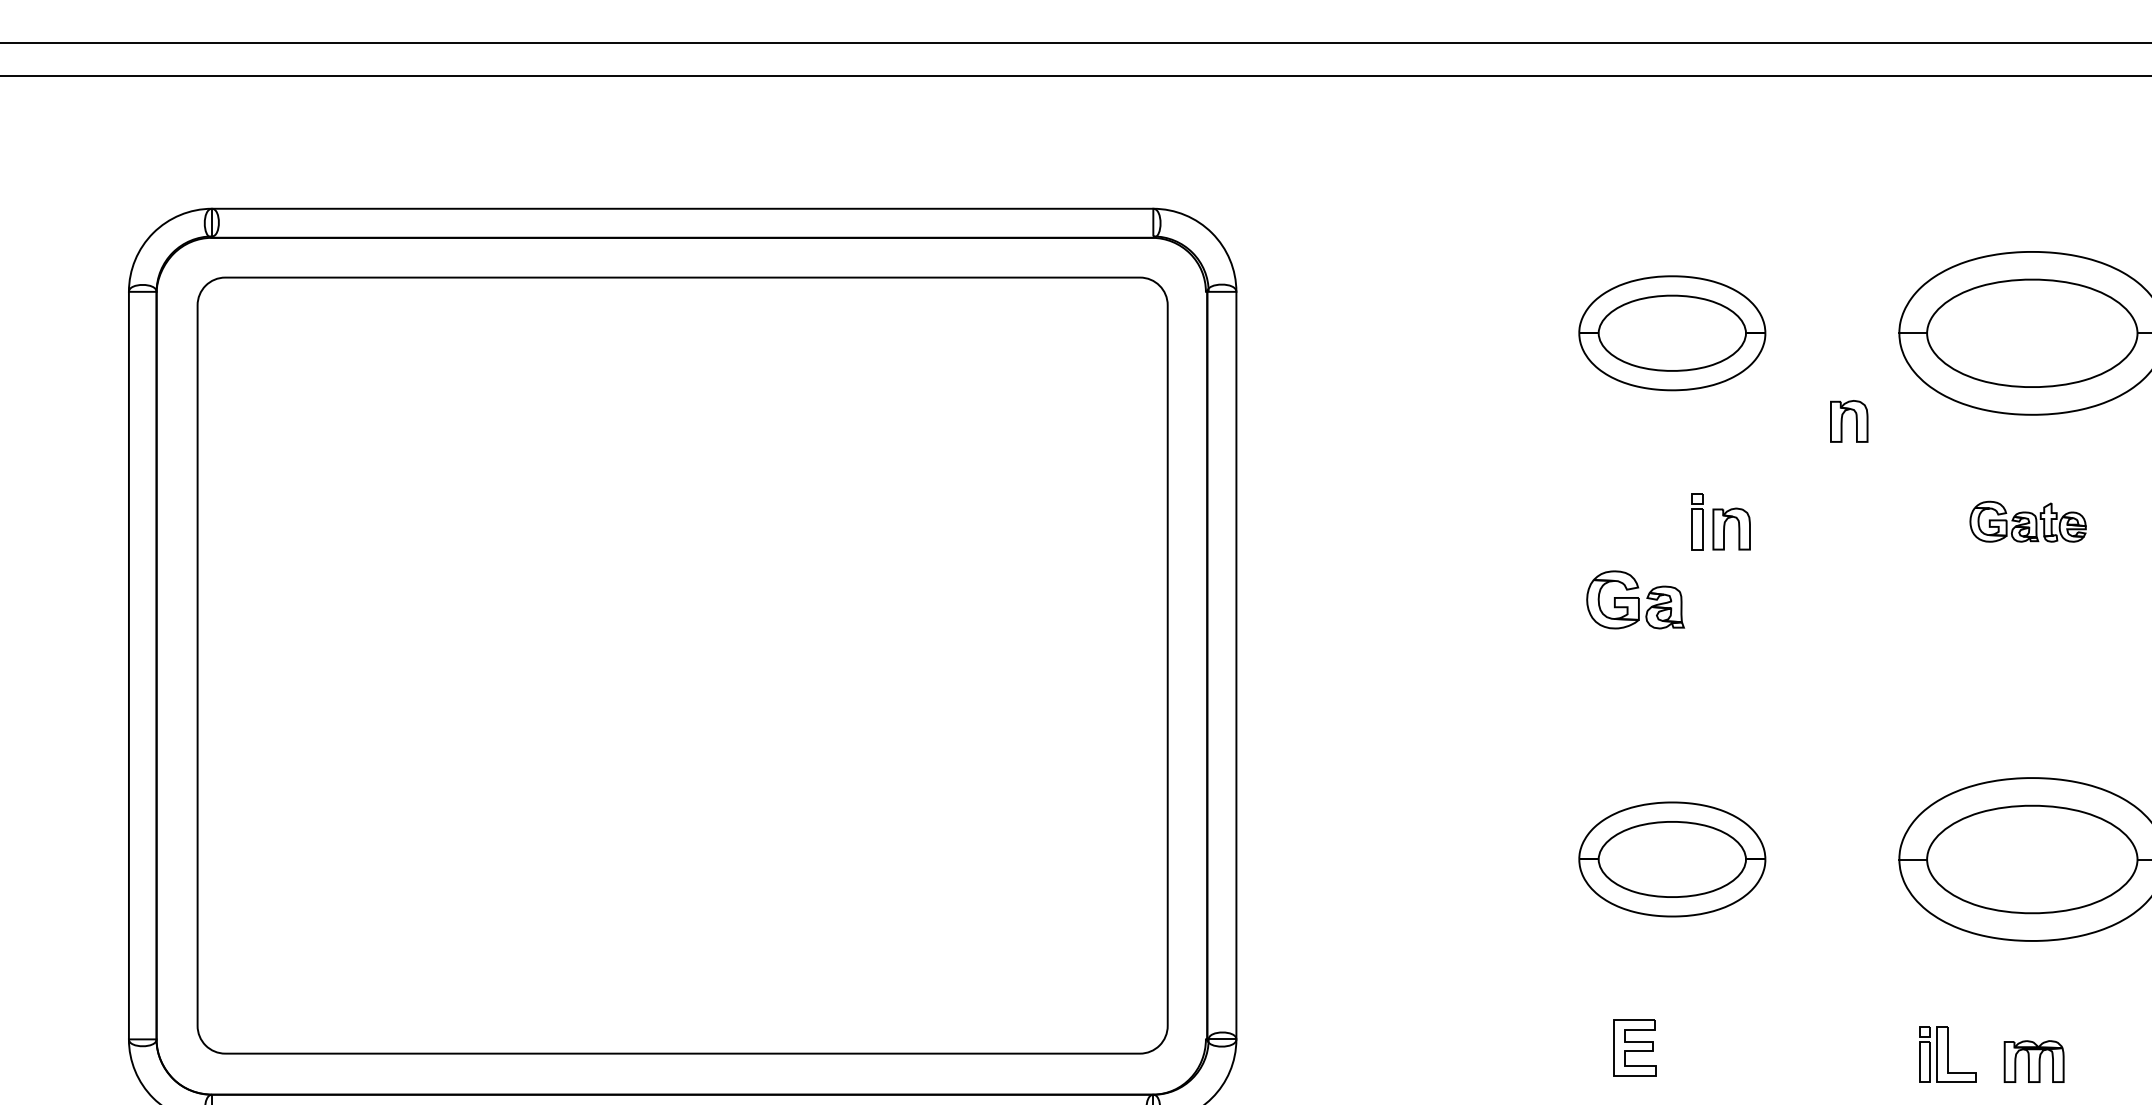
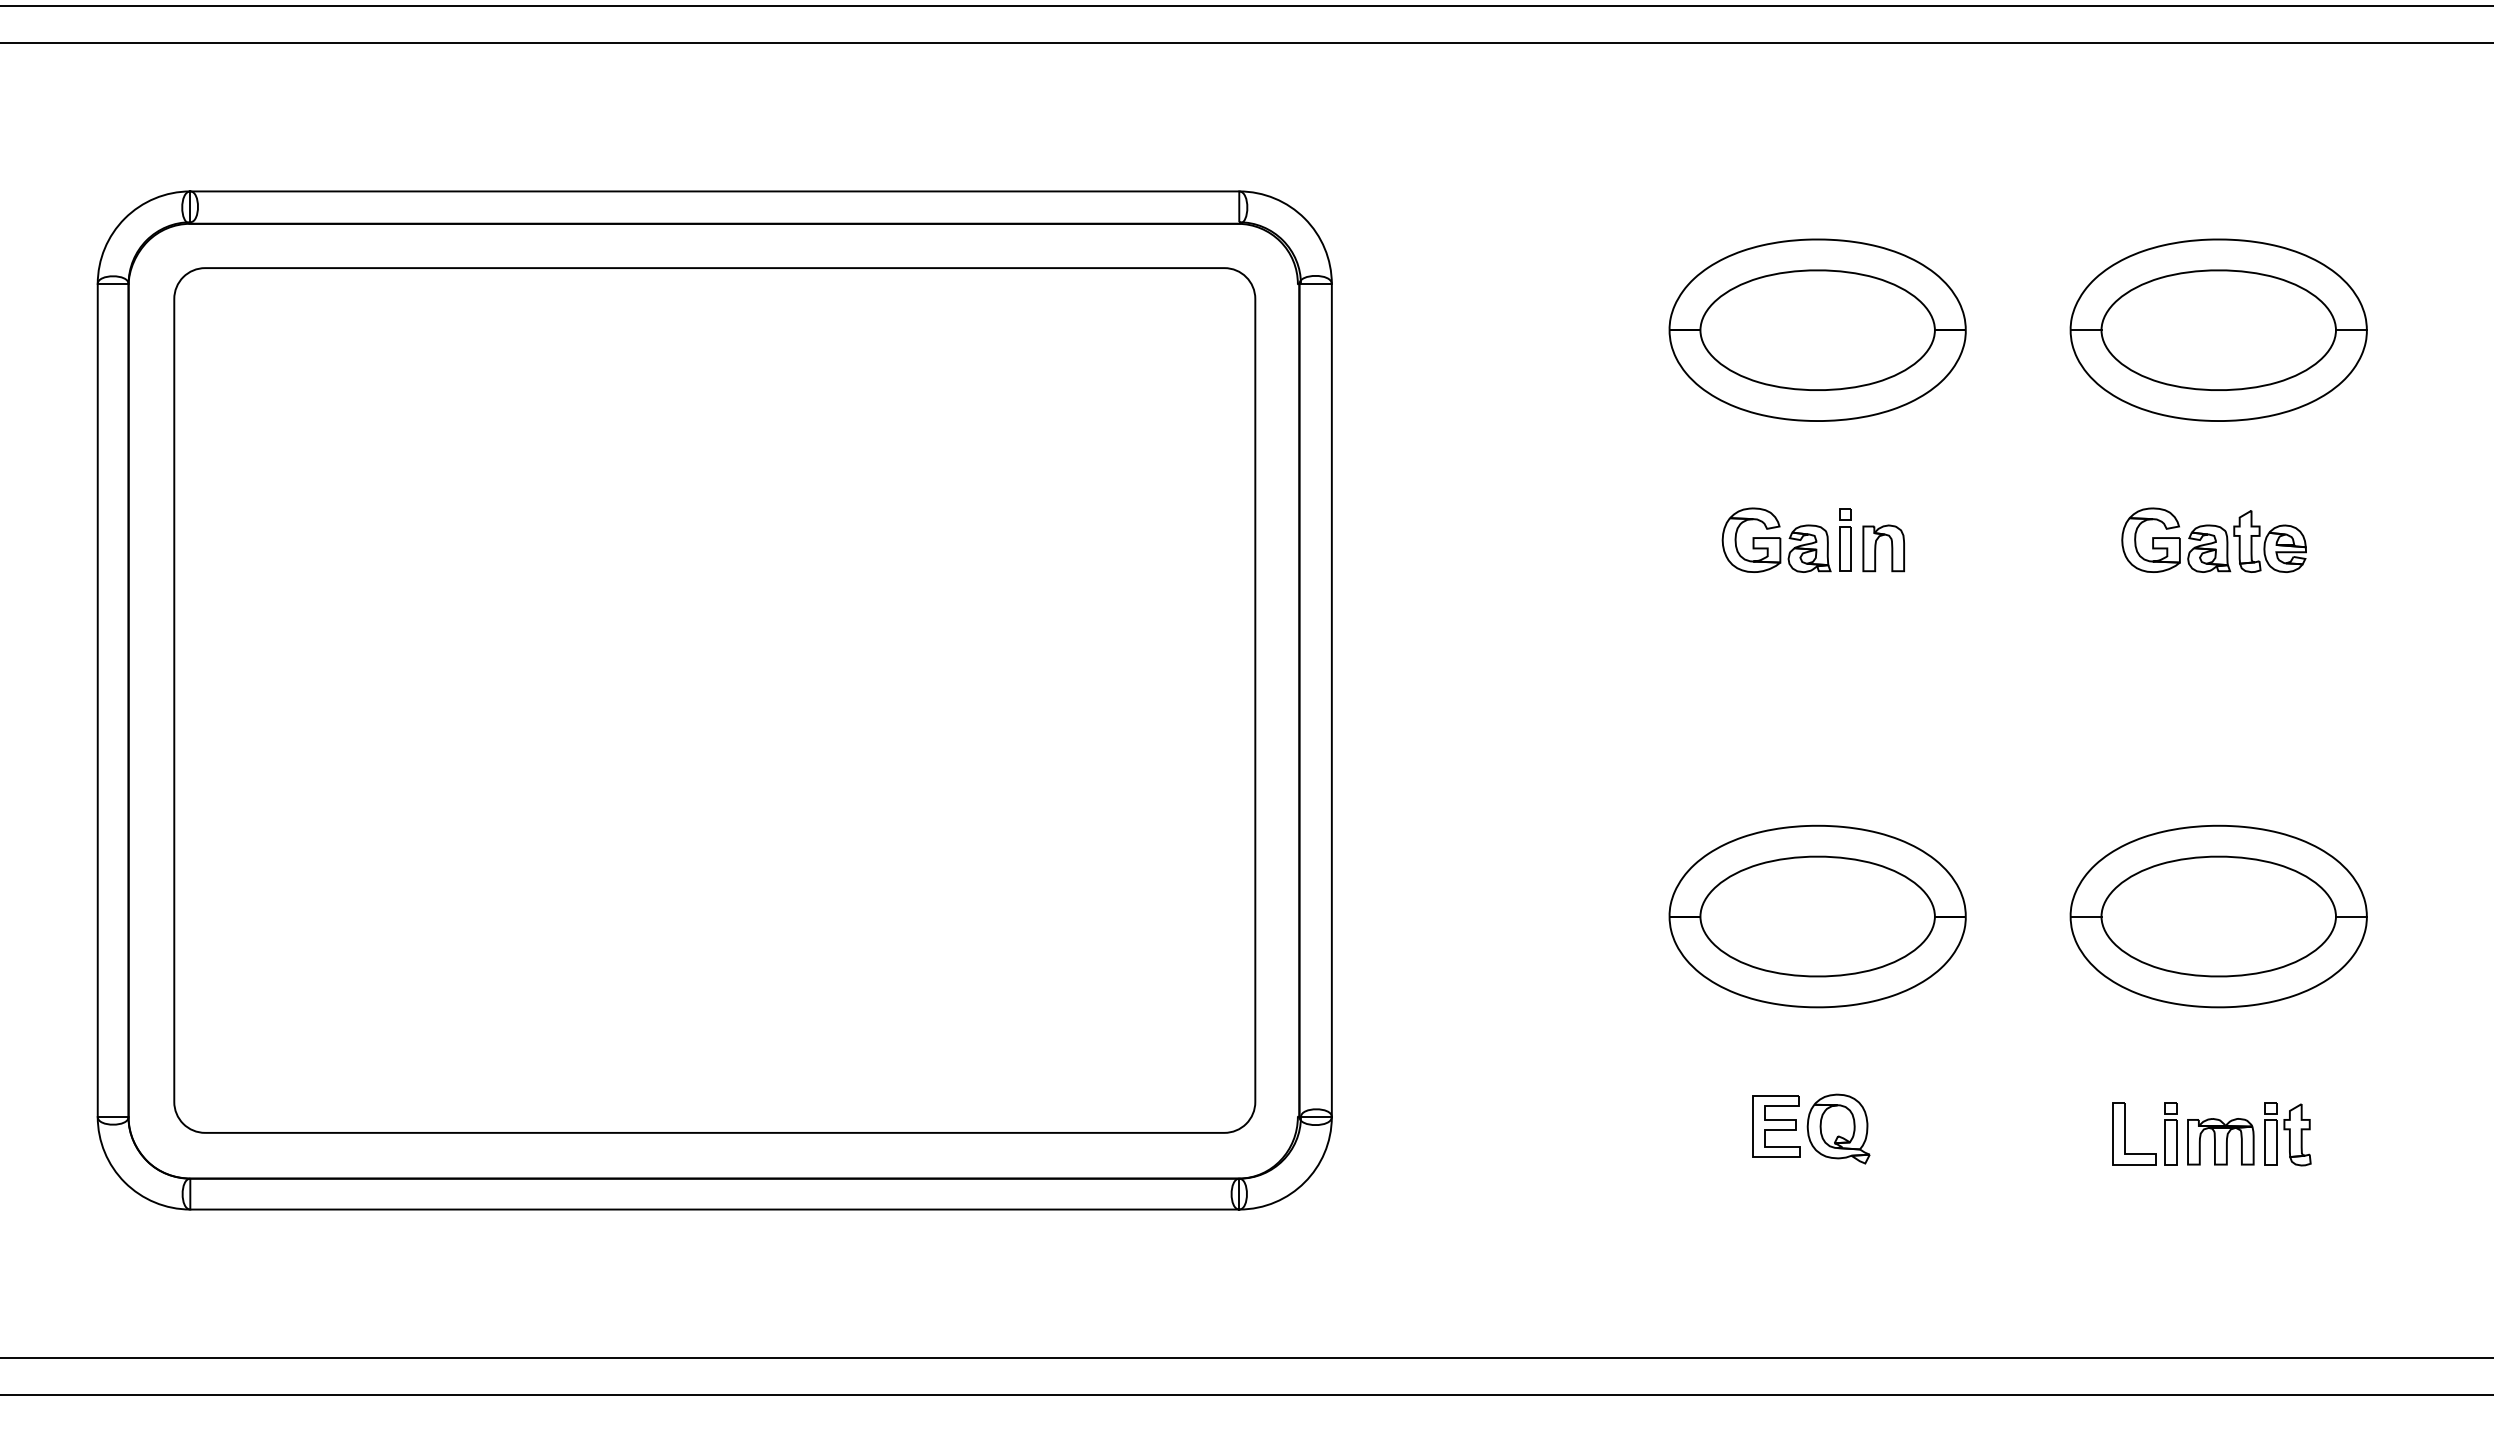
part: (1672, 332) -> (1817, 329), size x1.43
part: (1842, 421) -> (2007, 428), removed
part: (2027, 521) -> (2213, 539), size x1.43
part: (1635, 599) -> (1776, 539), moved
part: (1672, 859) -> (1817, 916), size x1.43
part: (1691, 1049) -> (1838, 1128), added
part: (1924, 1054) -> (2170, 1133), moved
part: (2094, 1055) -> (2287, 1134), added

